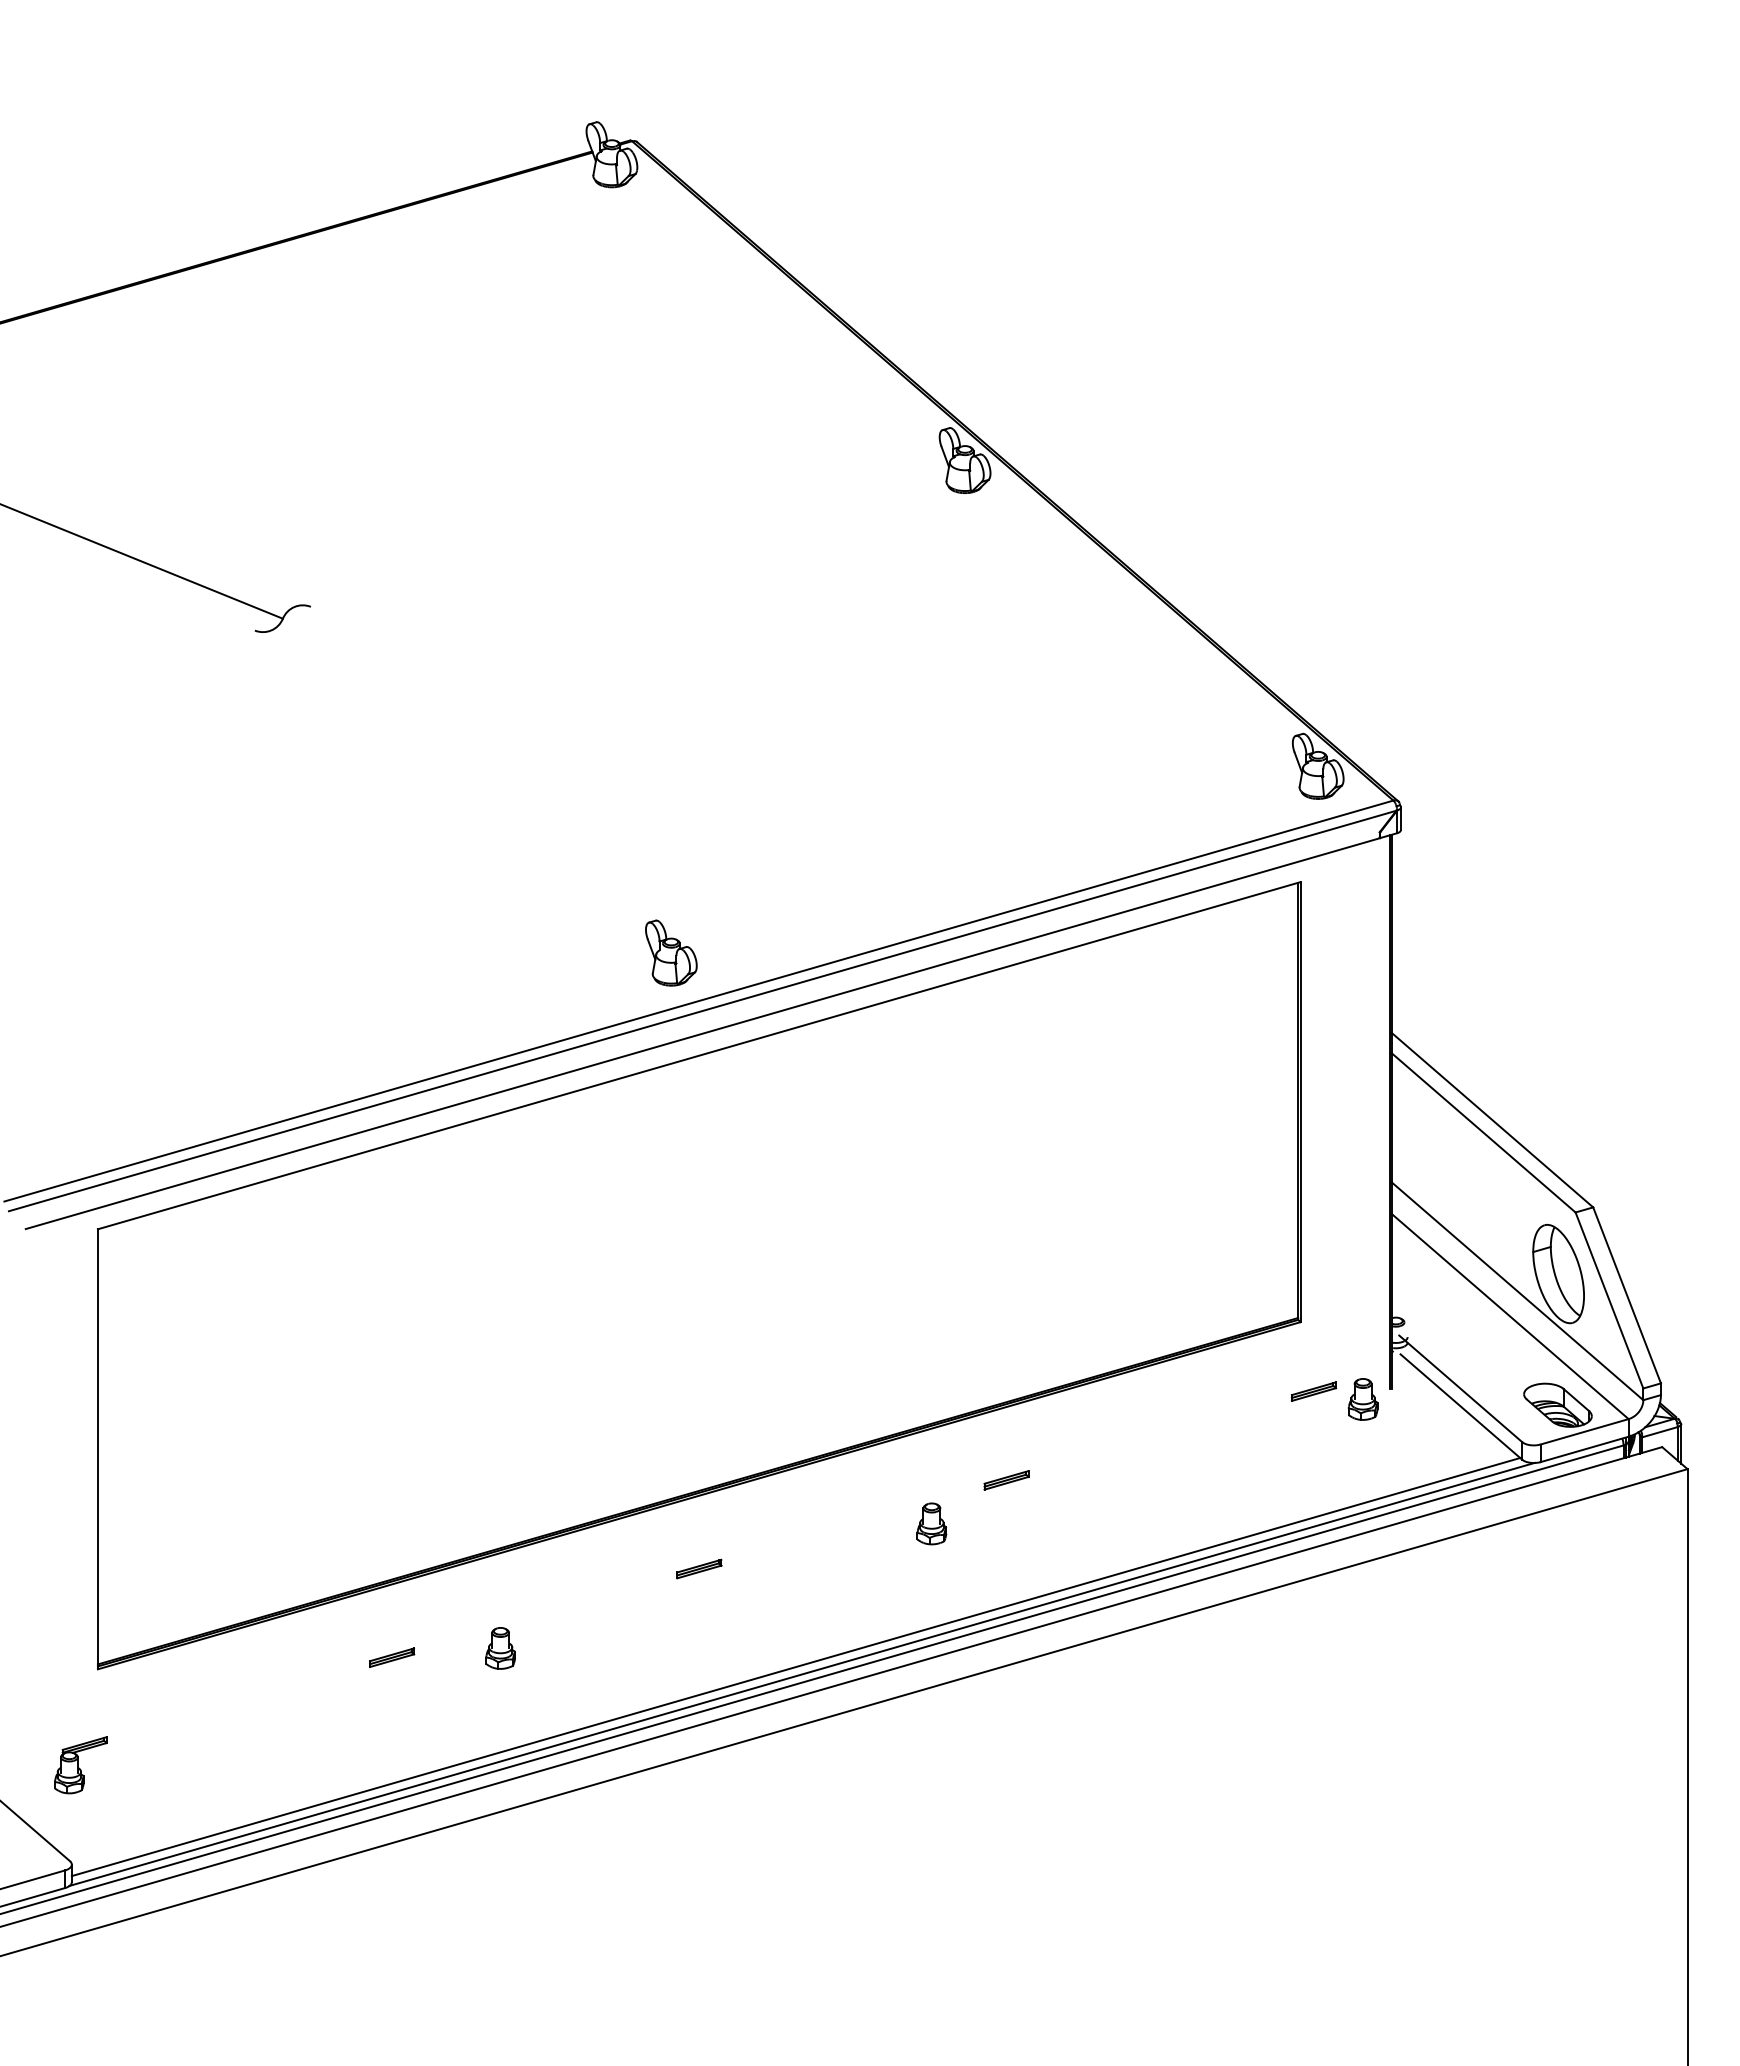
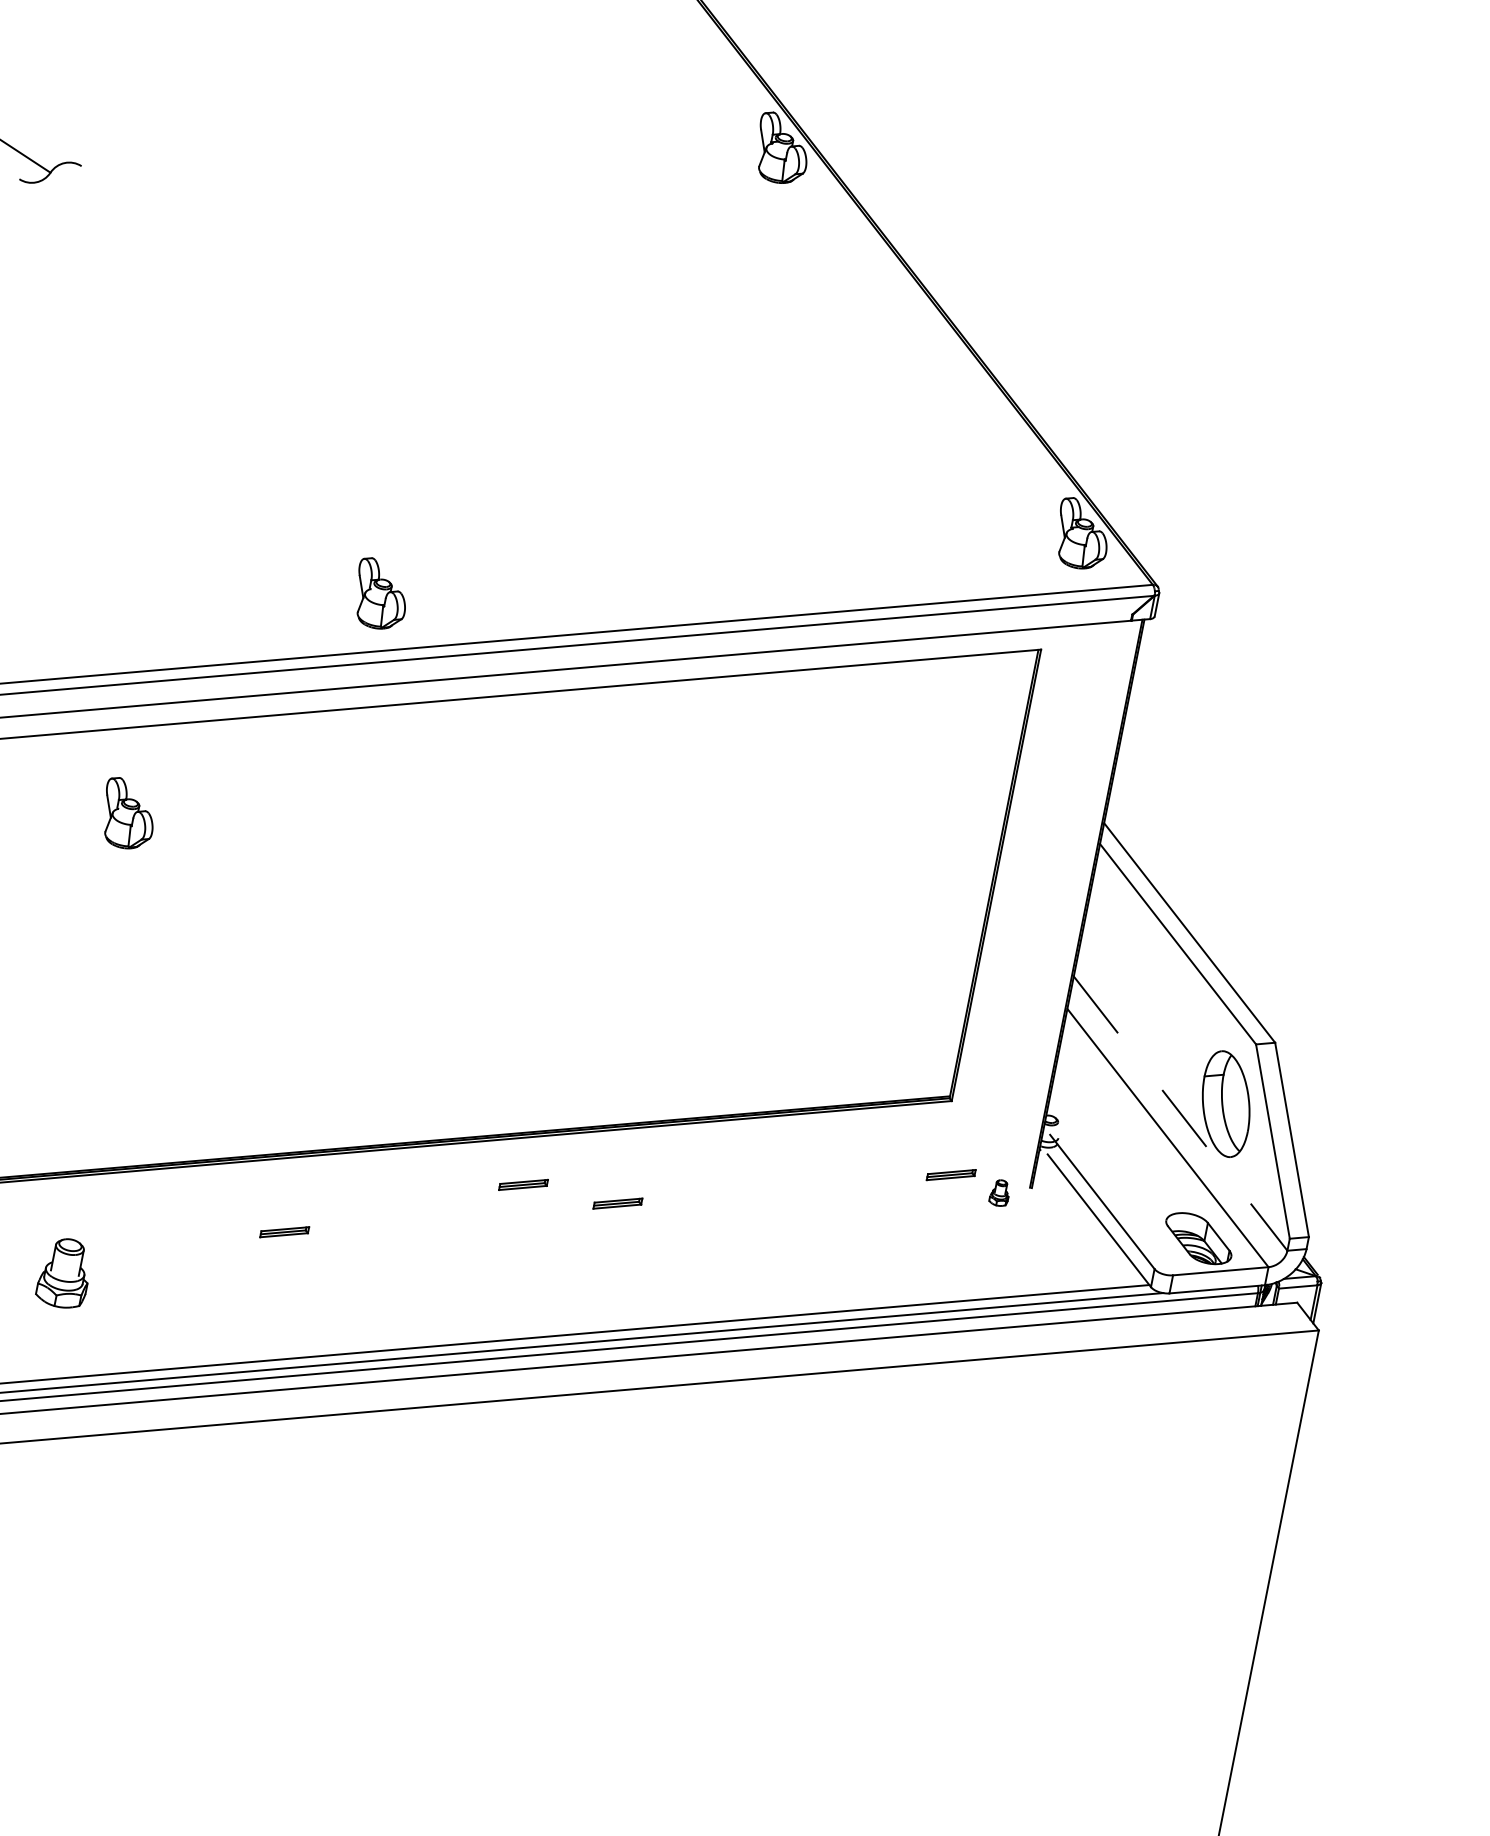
part: (475, 1205) -> (128, 813), added
line: (1518, 1291) -> (1181, 1113), solid -> dashed
part: (1362, 1399) -> (999, 1192), size x0.6
part: (914, 1480) -> (523, 1185), added
part: (931, 1523) -> (532, 1232), removed
part: (500, 1648) -> (64, 1273), size x1.6

